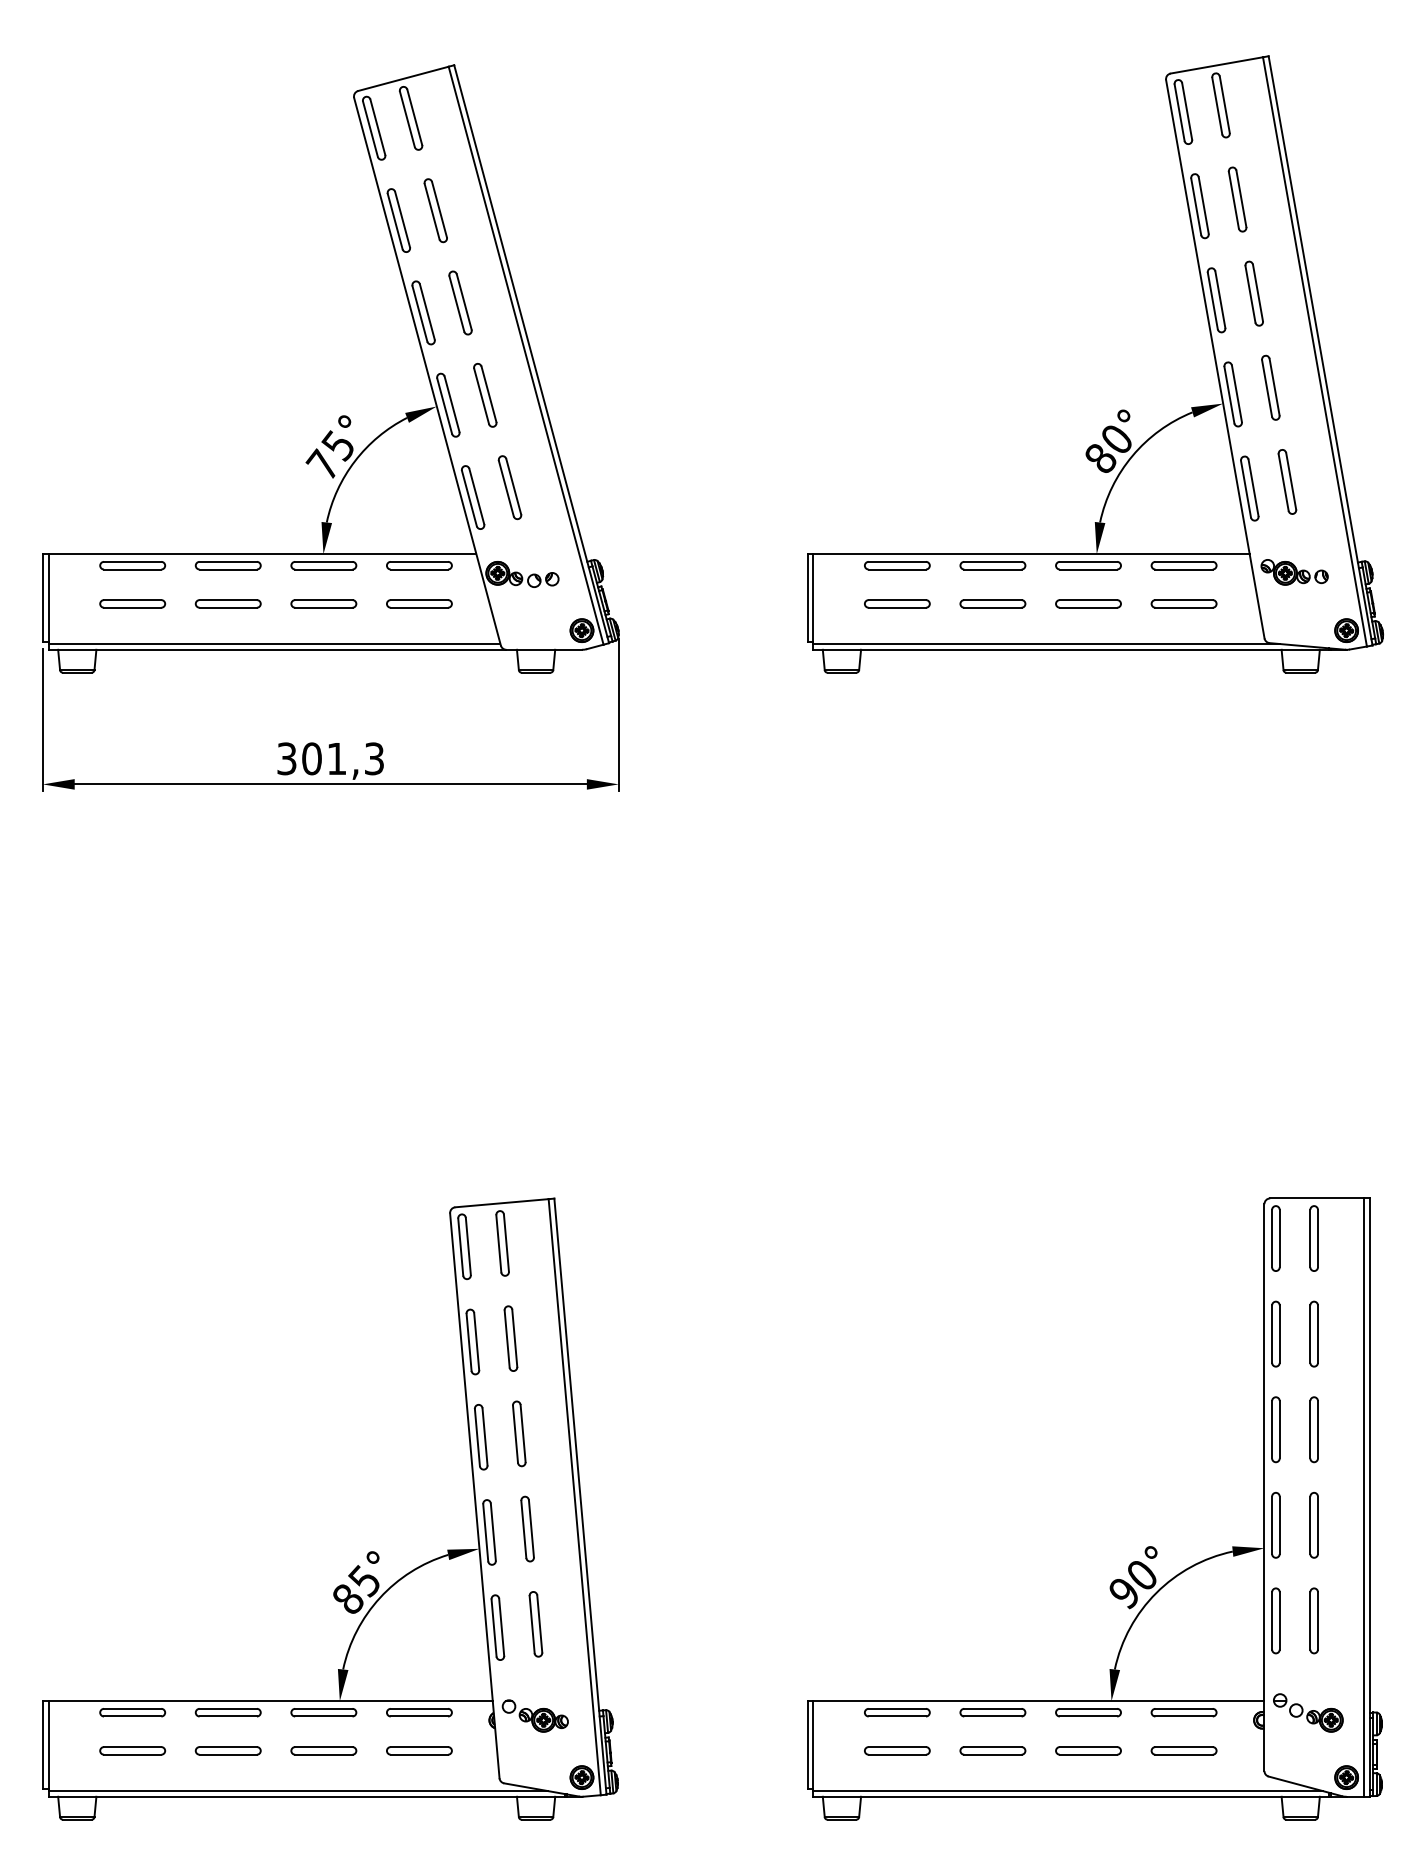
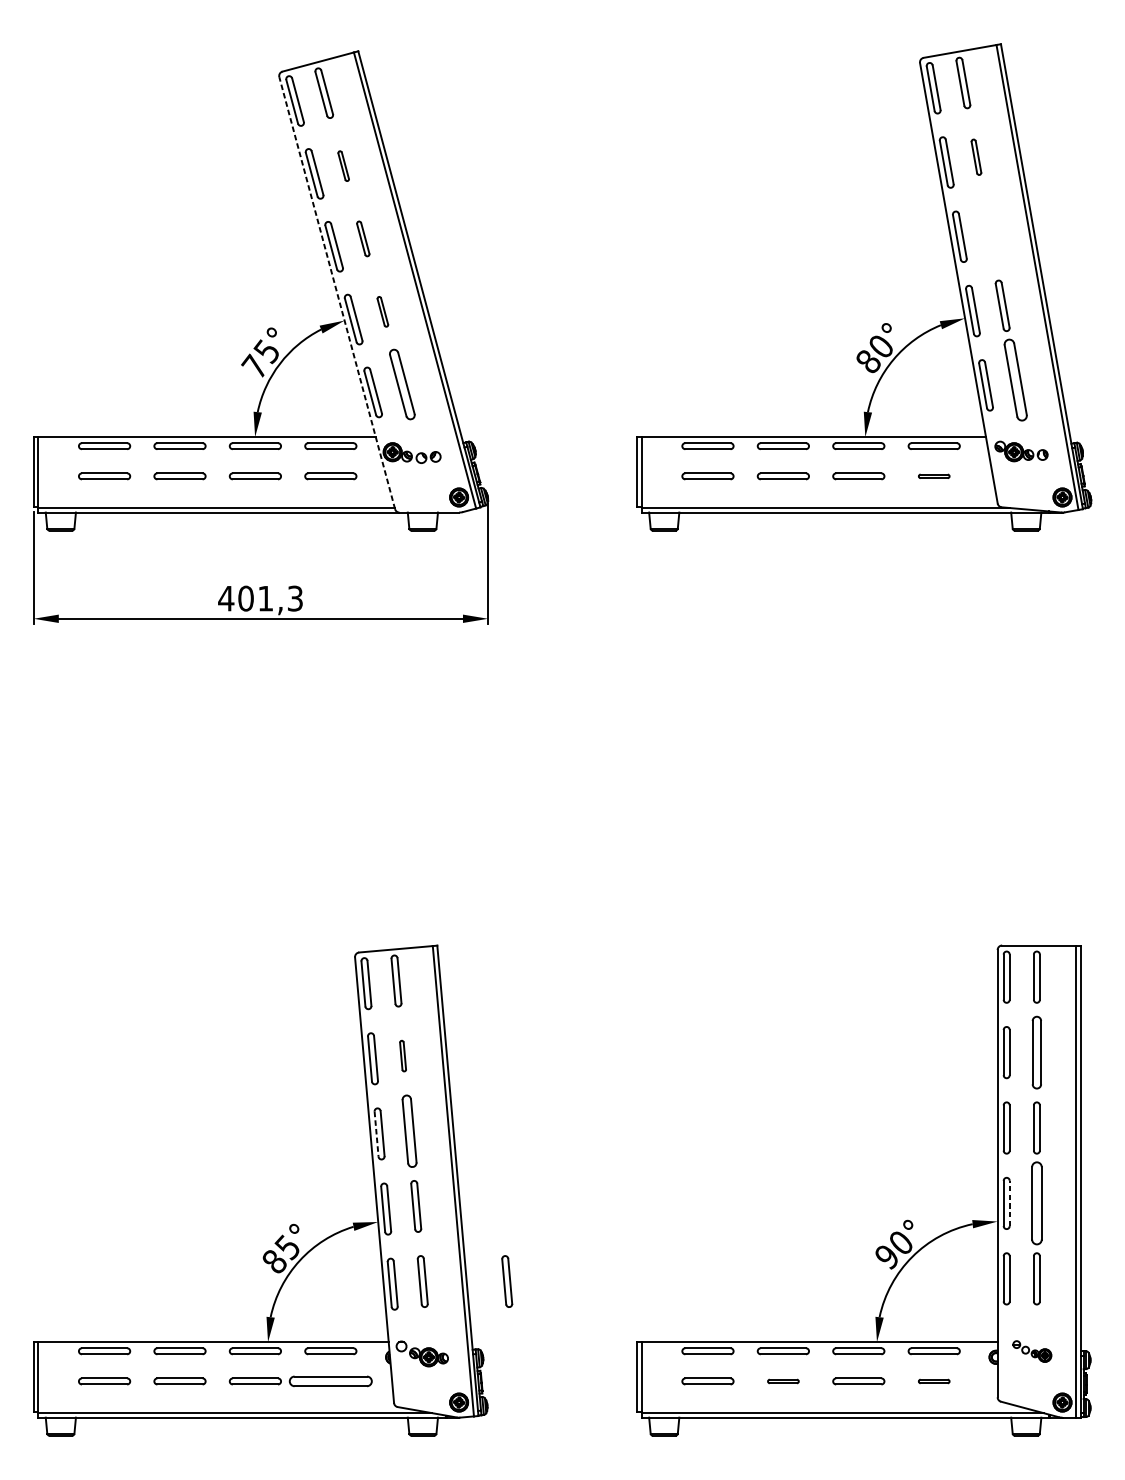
part: (1237, 199) -> (976, 157), size x0.7
part: (435, 210) -> (343, 165), size x0.6
part: (1253, 293) -> (989, 231), removed
part: (460, 302) -> (363, 238), size x0.7
line: (427, 371) -> (337, 292), solid -> dashed
part: (485, 395) -> (382, 311), size x0.6
part: (1287, 481) -> (1015, 379), size x1.6
part: (509, 487) -> (401, 384), size x1.4
part: (1183, 603) -> (933, 476), size x0.6
text: (286, 758) -> (225, 598), 301,3 -> 401,3
part: (1313, 1333) -> (1036, 1052), size x1.4
part: (510, 1338) -> (402, 1056), size x0.6
part: (519, 1433) -> (409, 1130), size x1.4
line: (477, 1437) -> (376, 1134), solid -> dashed
line: (1279, 1525) -> (1009, 1203), solid -> dashed
part: (1313, 1525) -> (1036, 1203), size x1.6
part: (642, 1624) -> (506, 1281), added
part: (1308, 1712) -> (1032, 1351), size x0.7
part: (419, 1750) -> (330, 1381), size x1.6
part: (992, 1750) -> (783, 1381), size x0.6
part: (1183, 1750) -> (933, 1381), size x0.6

